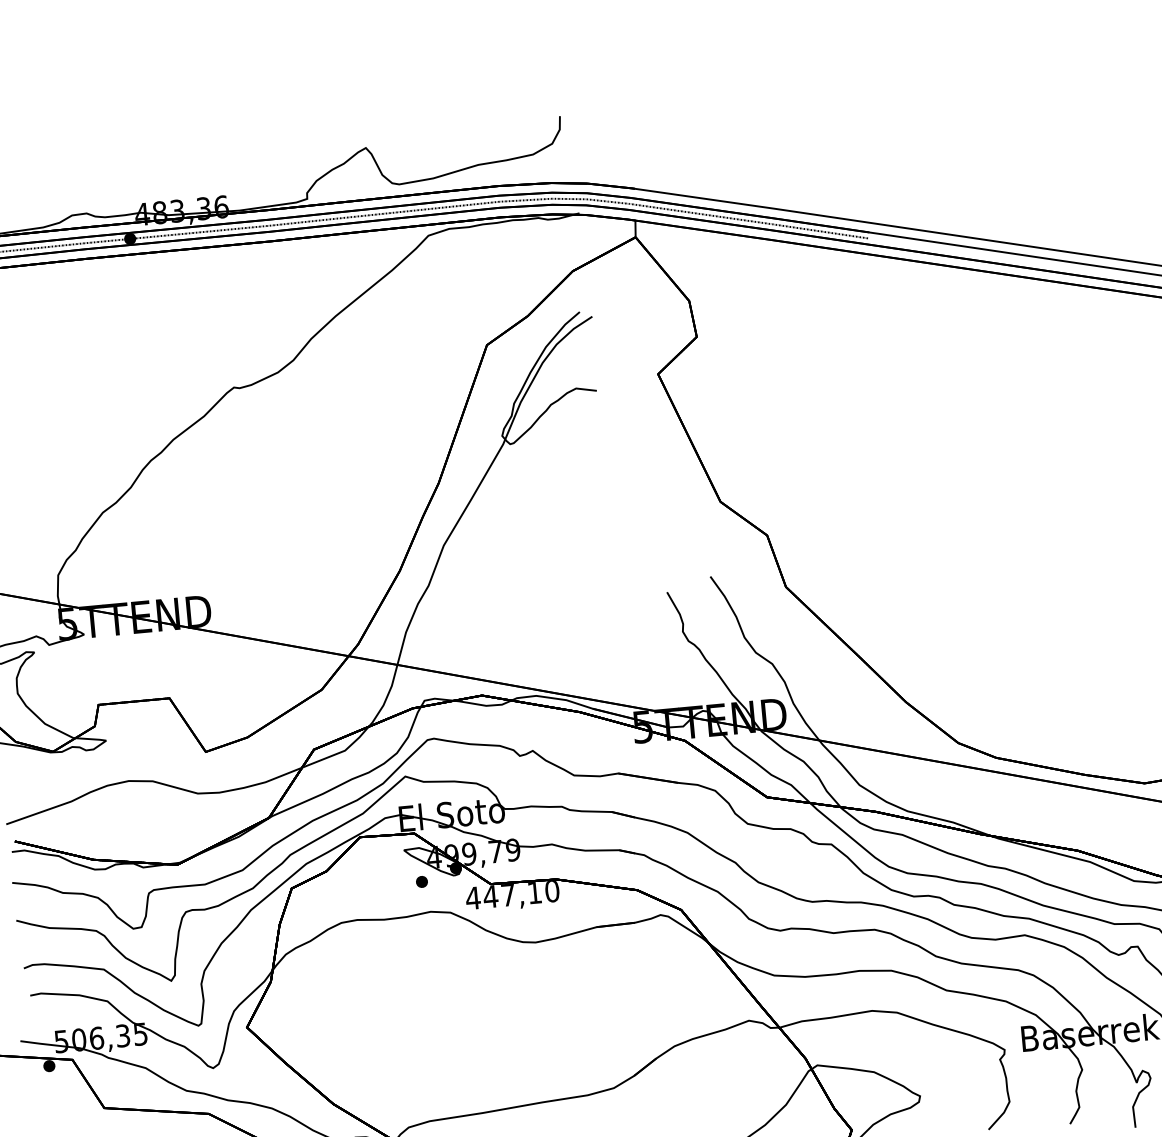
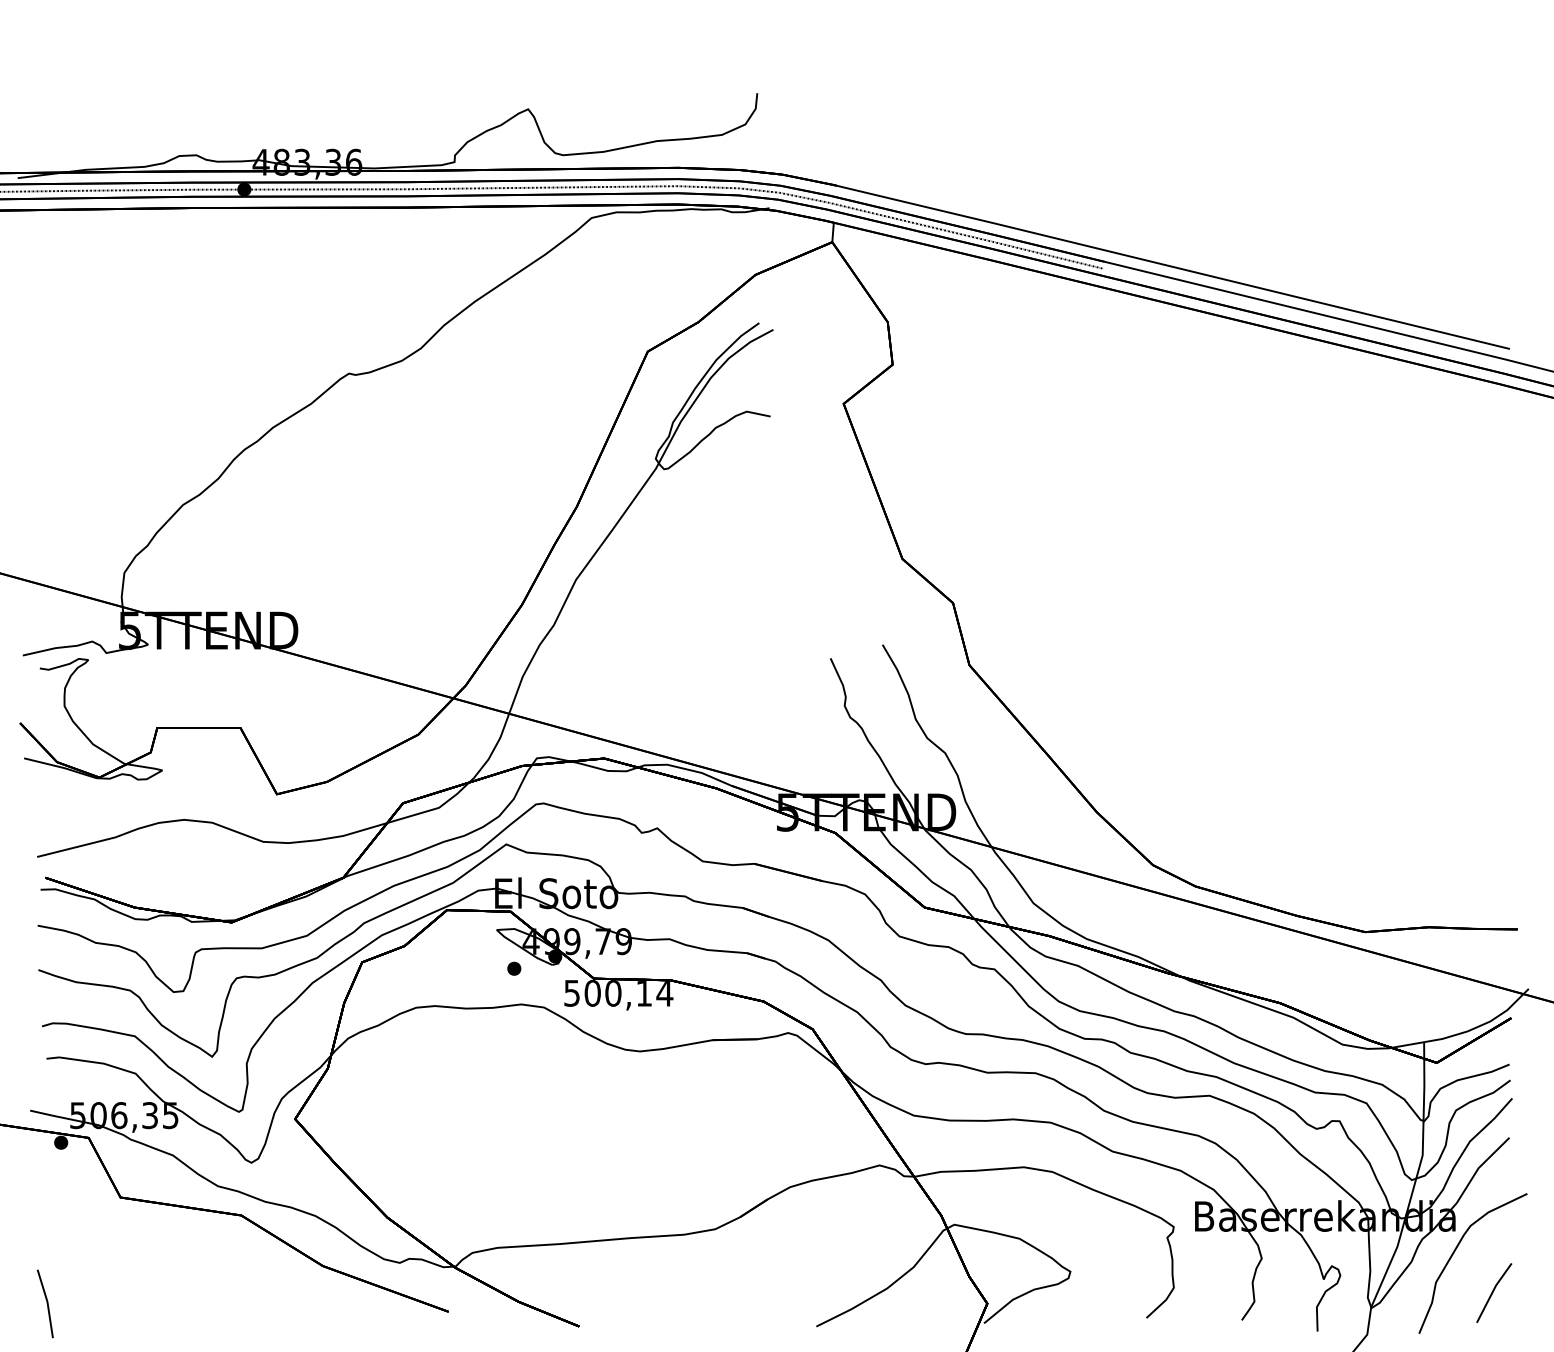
text: (512, 893) -> (618, 992), 447,10 -> 500,14

